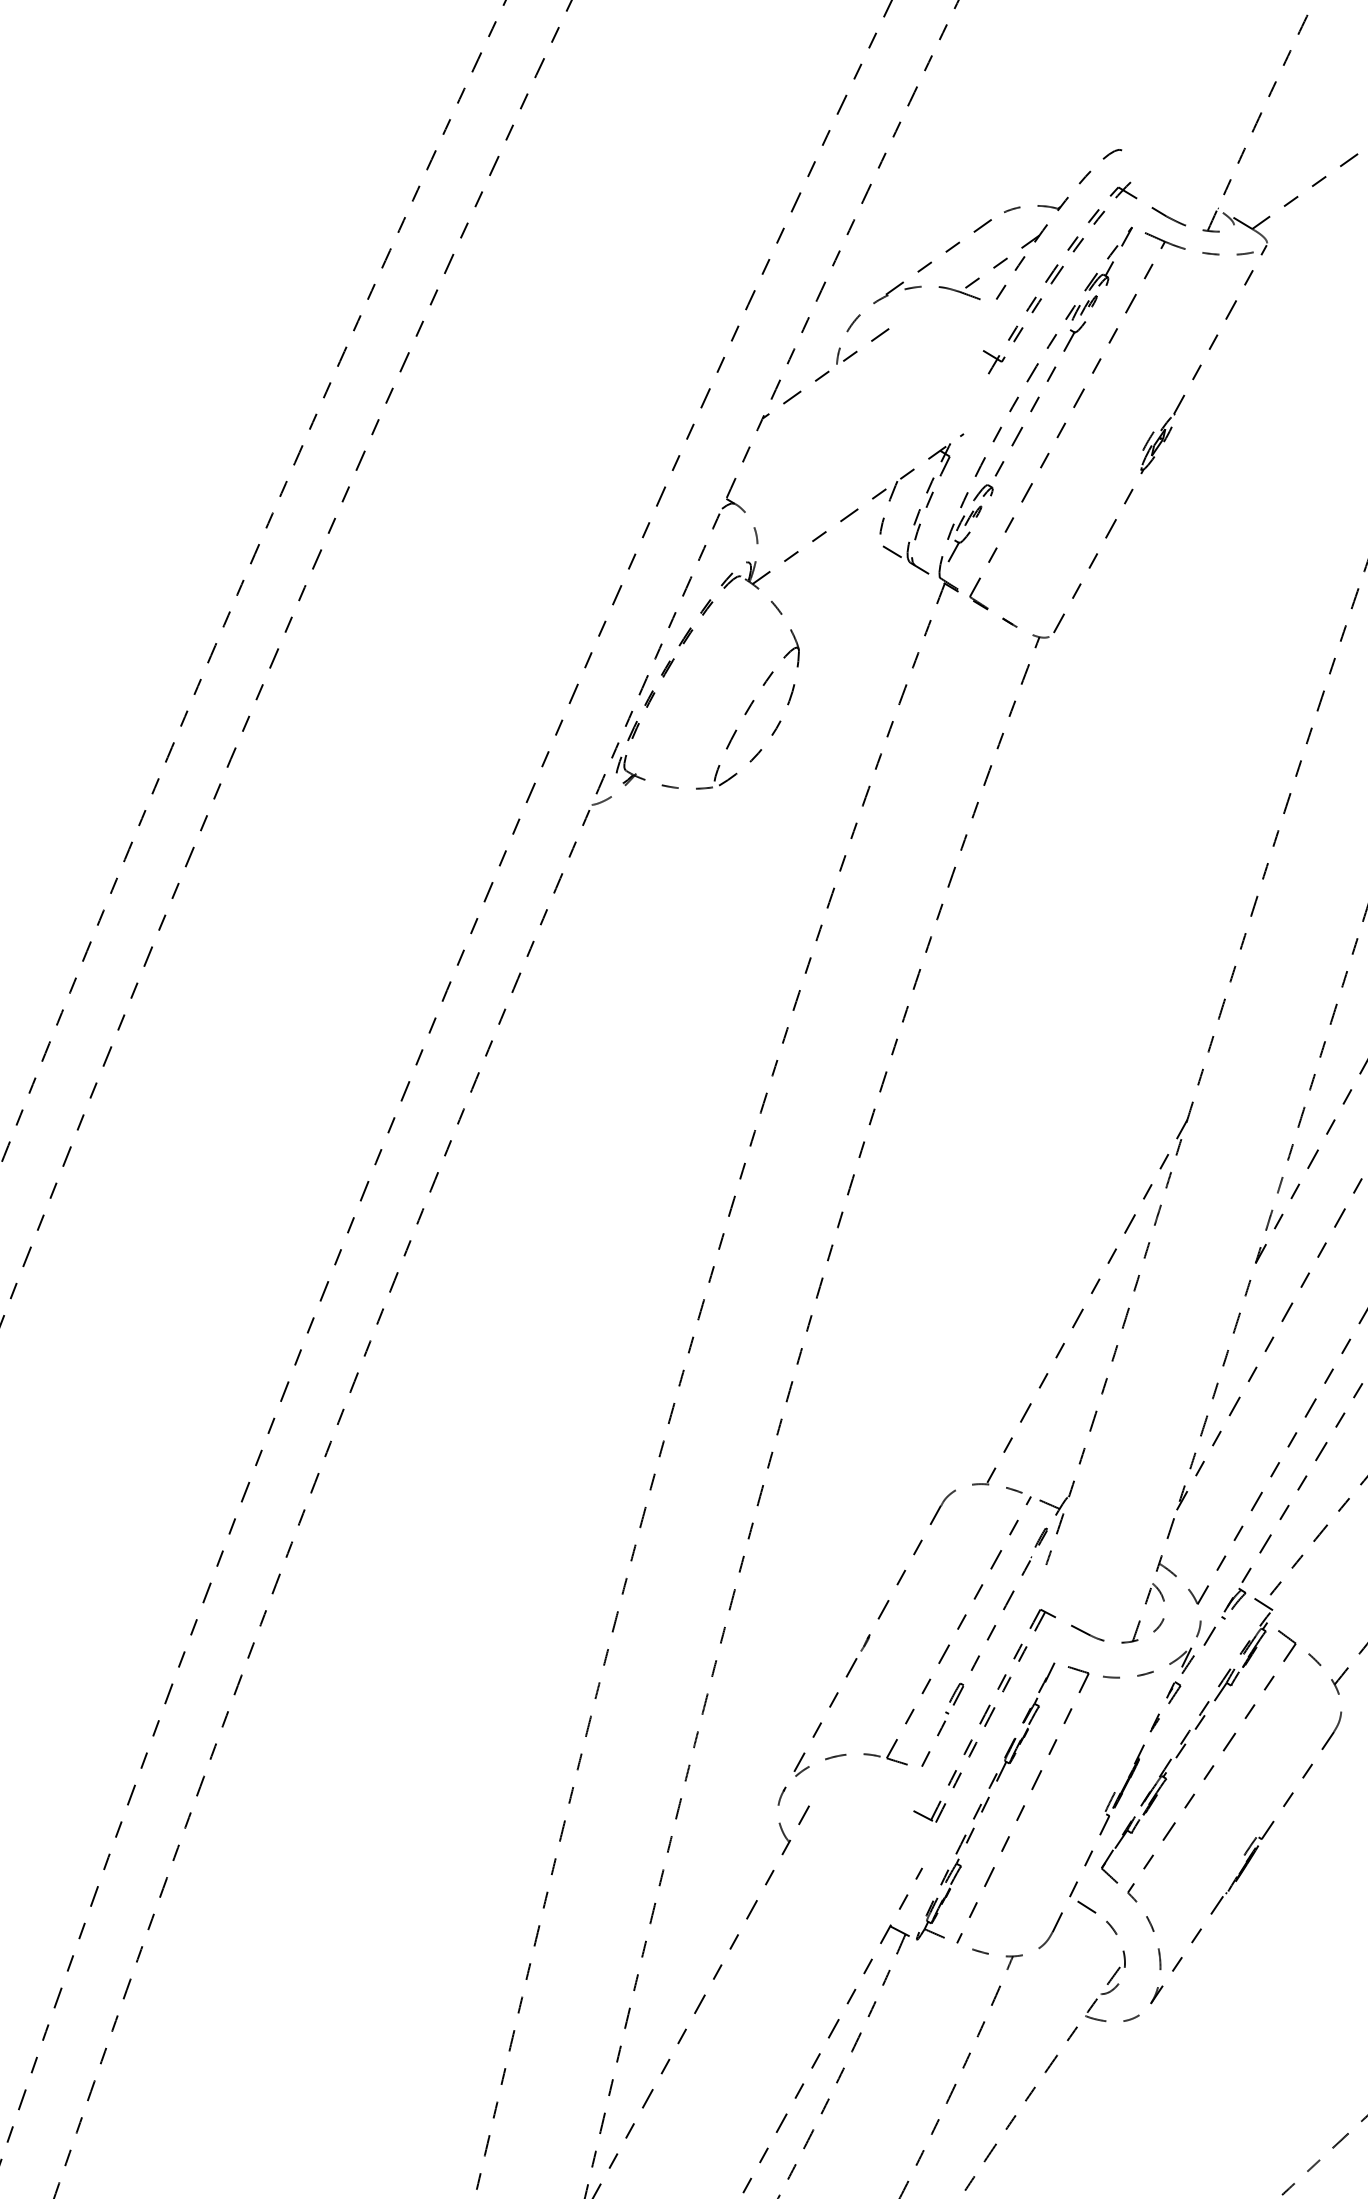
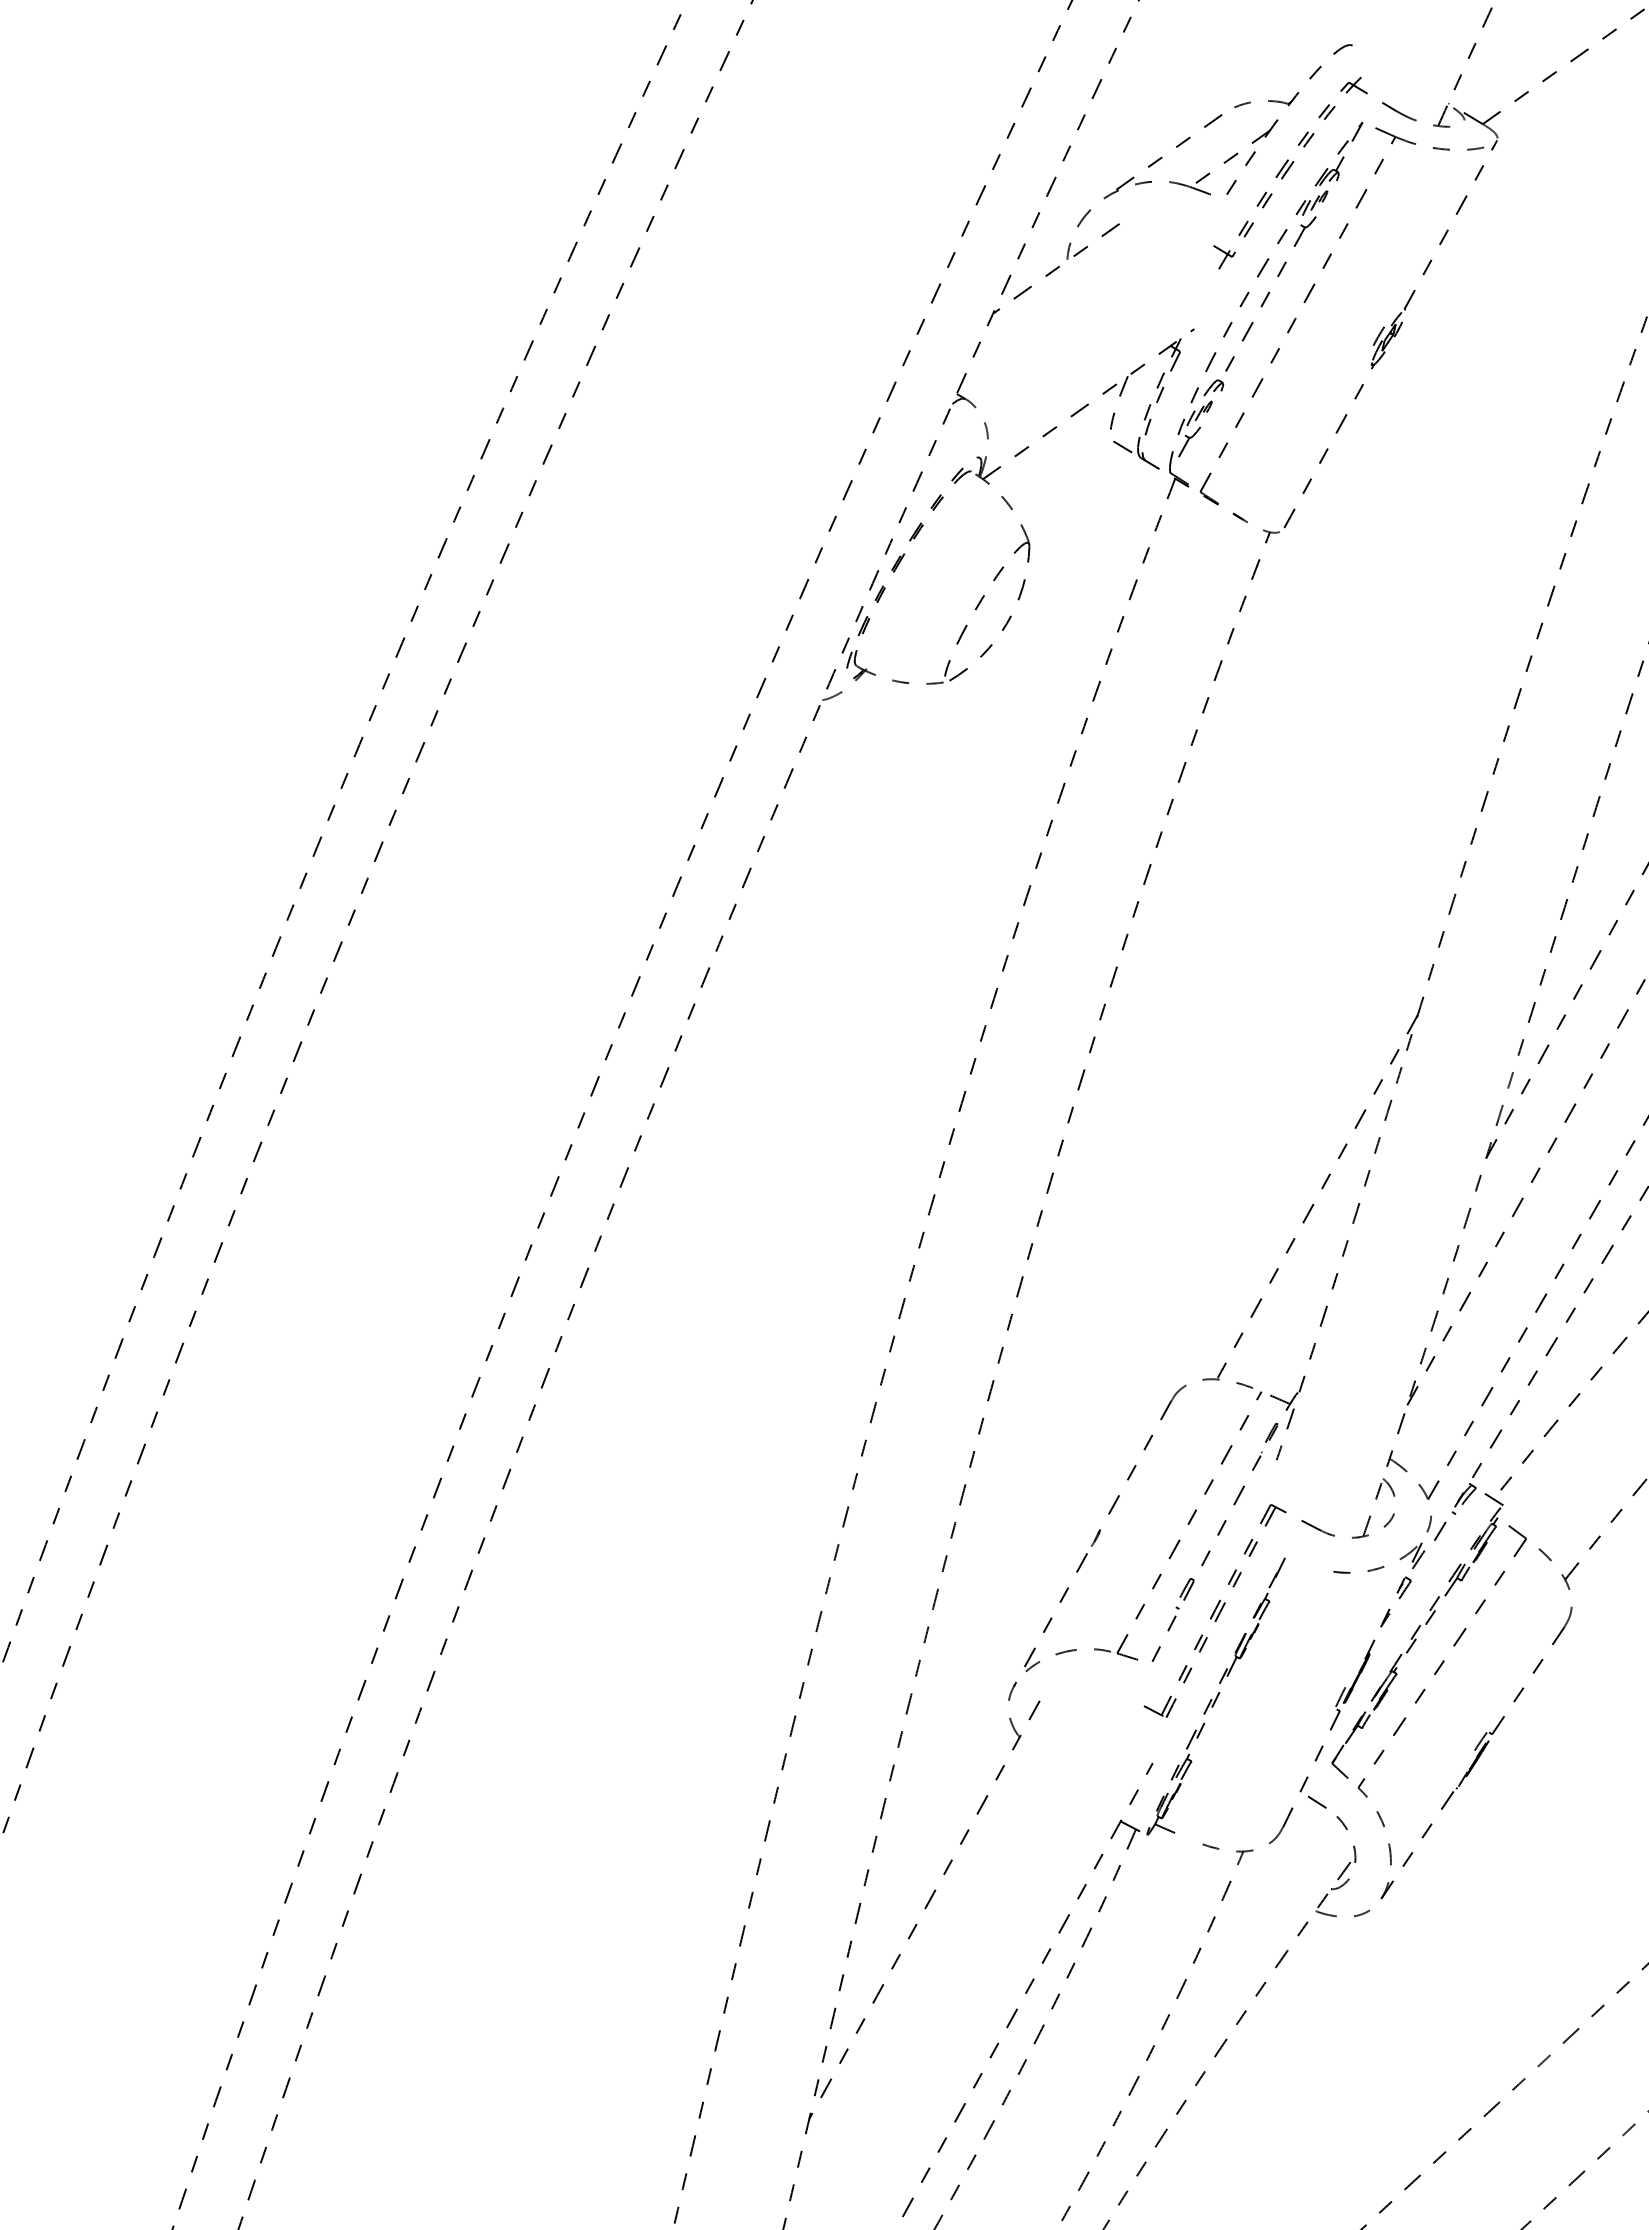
part: (1023, 1804) -> (1253, 1699), removed

